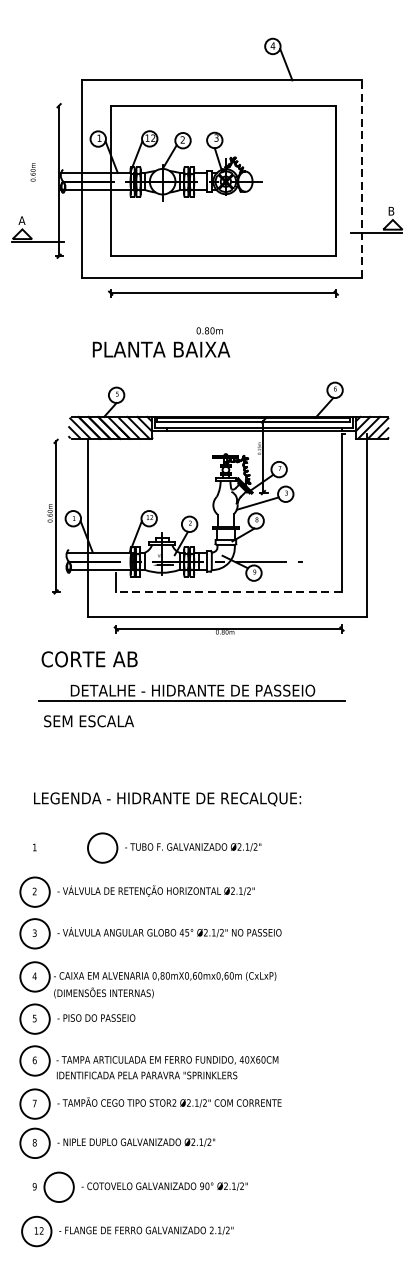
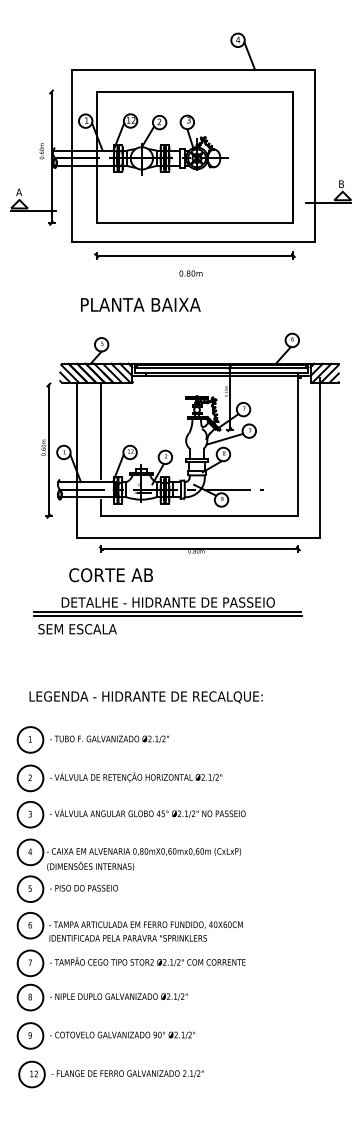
text: (32, 172) -> (41, 151), moved
line: (361, 178) -> (315, 155), dashed -> solid
text: (209, 330) -> (190, 273), moved
line: (116, 493) -> (101, 430), added
line: (228, 592) -> (199, 516), dashed -> solid
text: (88, 659) -> (110, 575), moved
line: (192, 706) -> (167, 616), added
part: (173, 847) -> (92, 739), moved
part: (145, 1186) -> (105, 1035), moved

